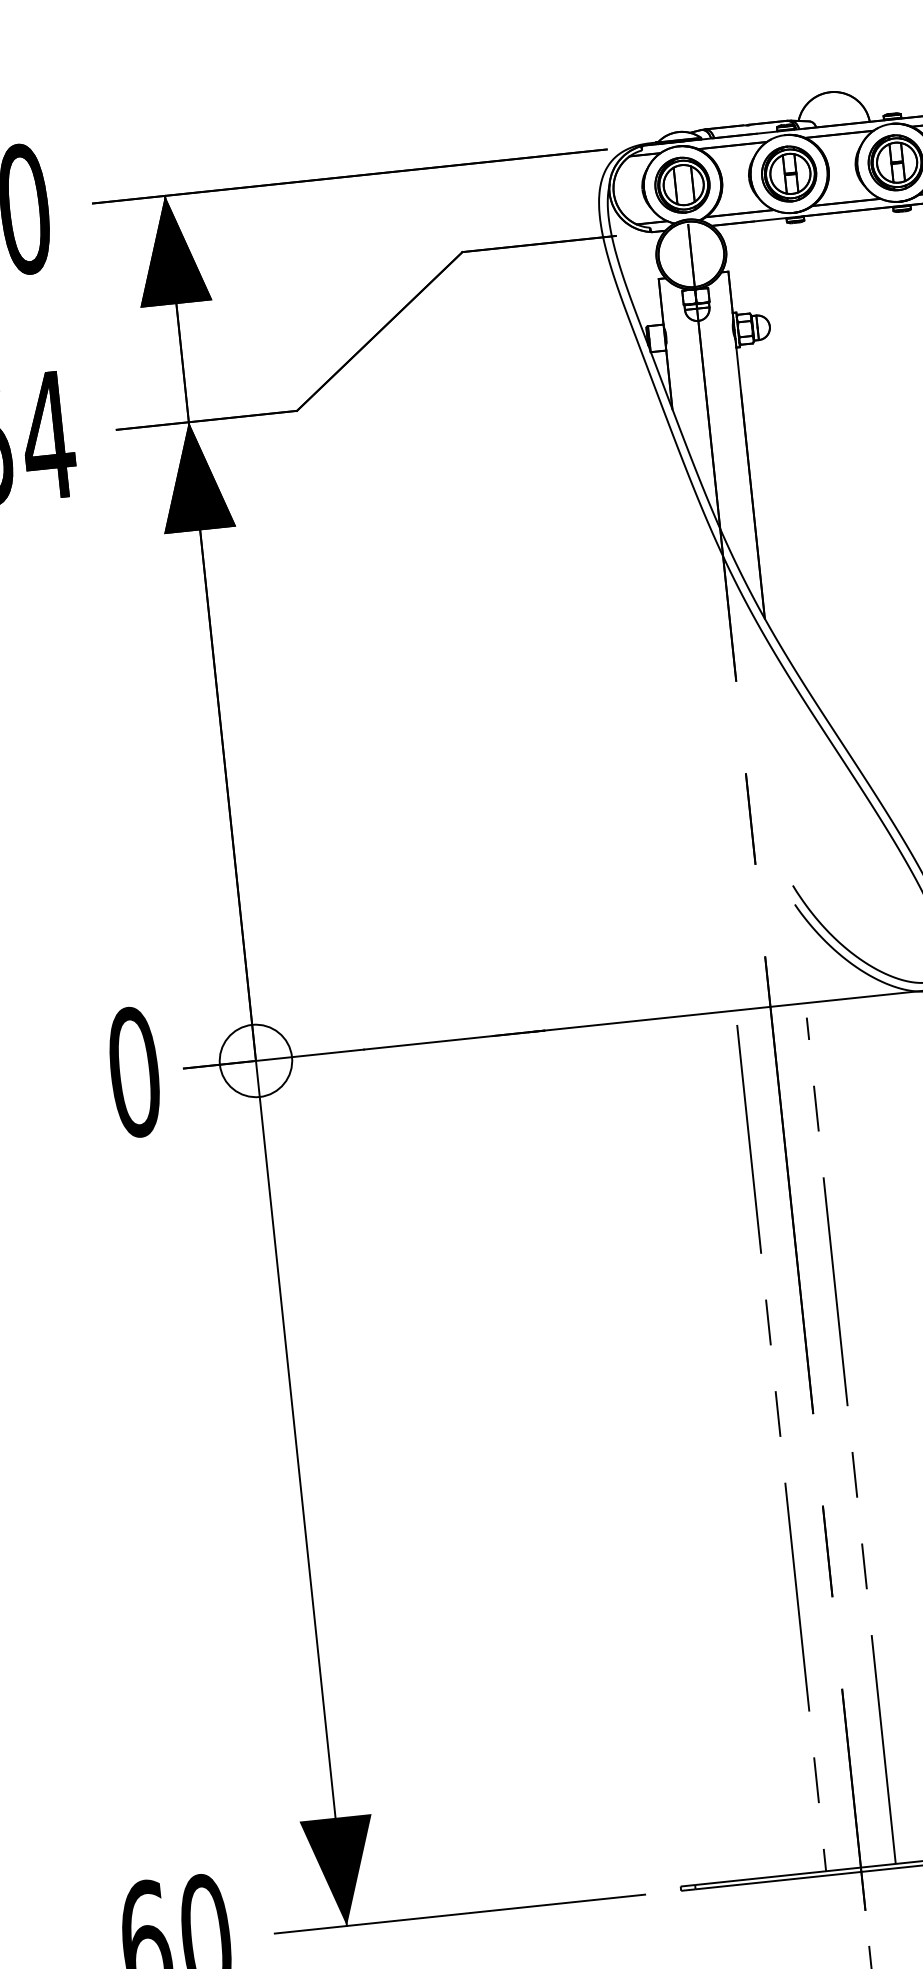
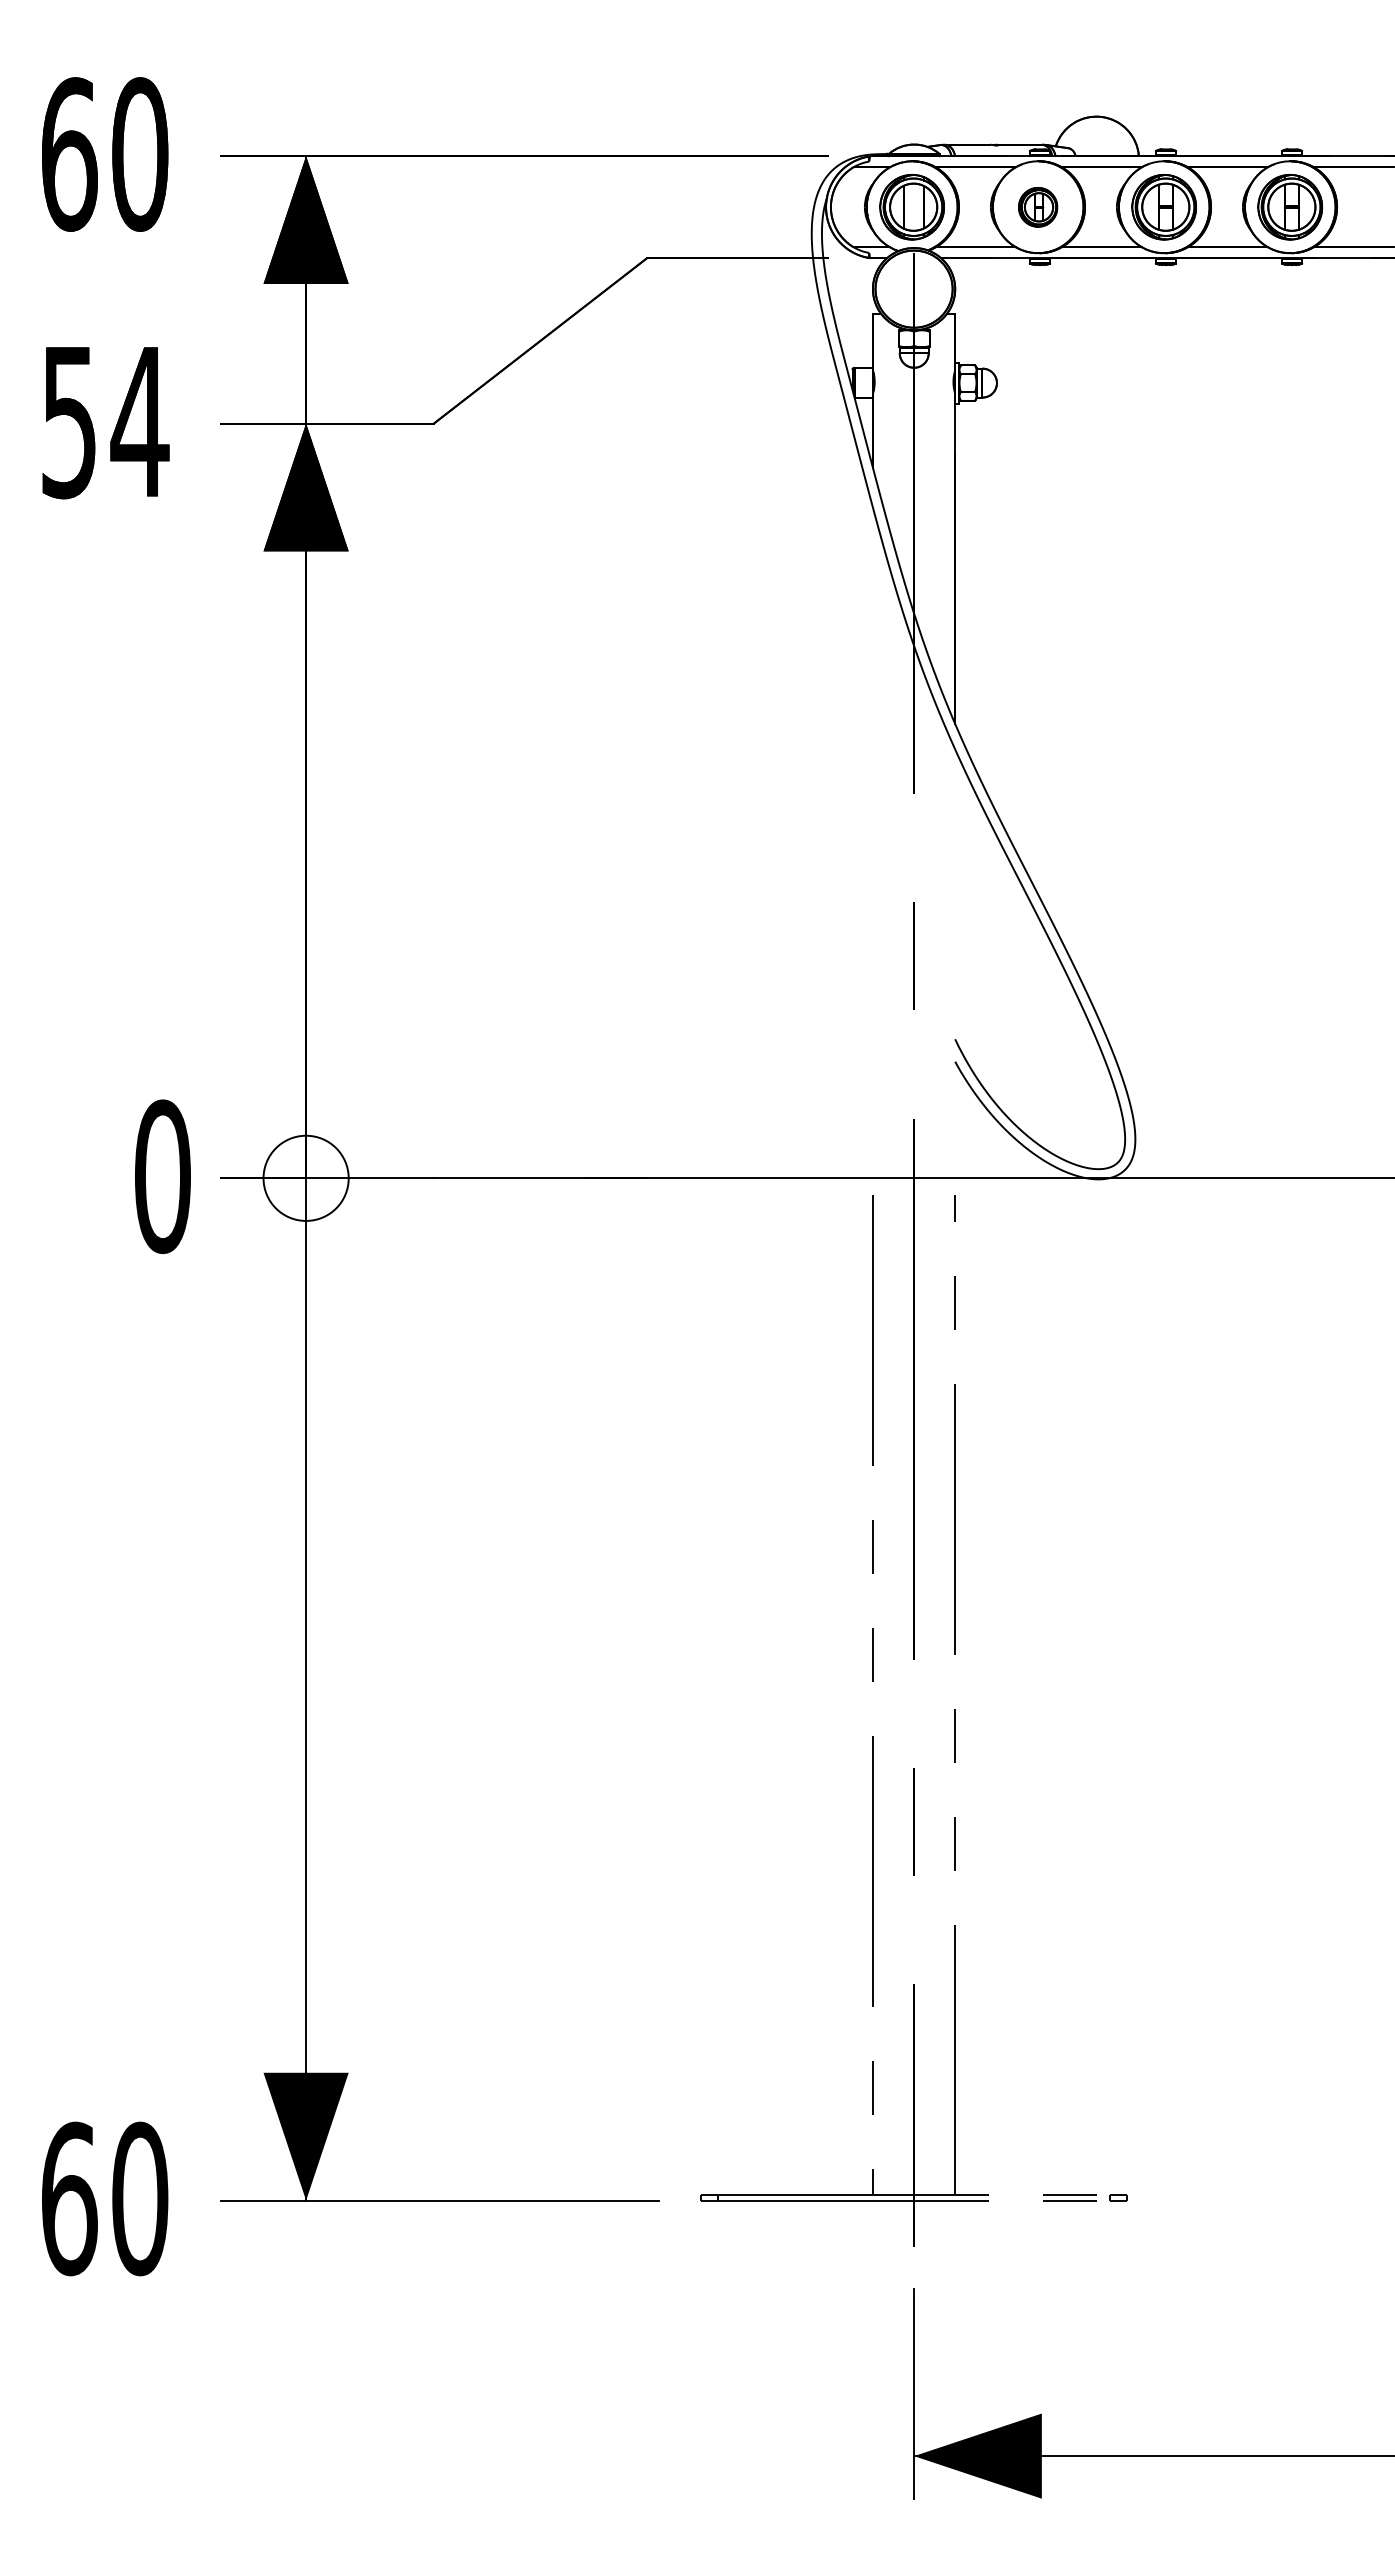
part: (788, 174) -> (1037, 207), size x0.6

